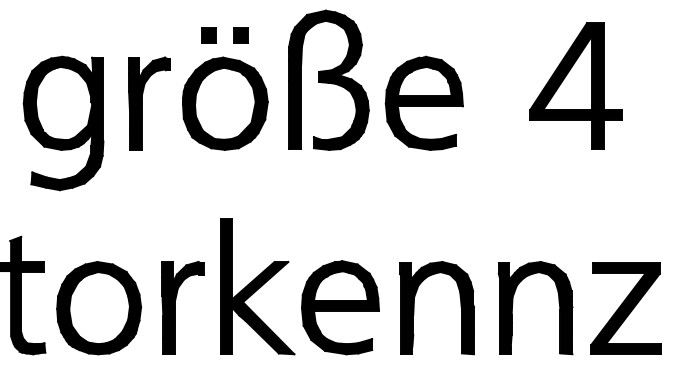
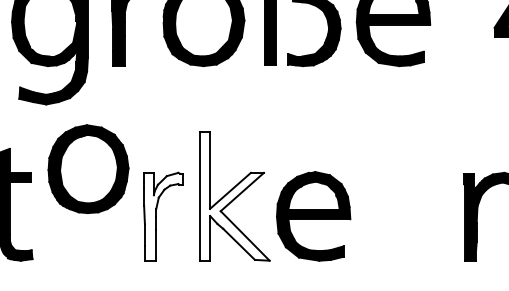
fill: (257, 286) -> (234, 196), removed
part: (99, 308) -> (88, 169), moved
fill: (182, 308) -> (163, 217), removed
part: (414, 308) -> (384, 217), removed

